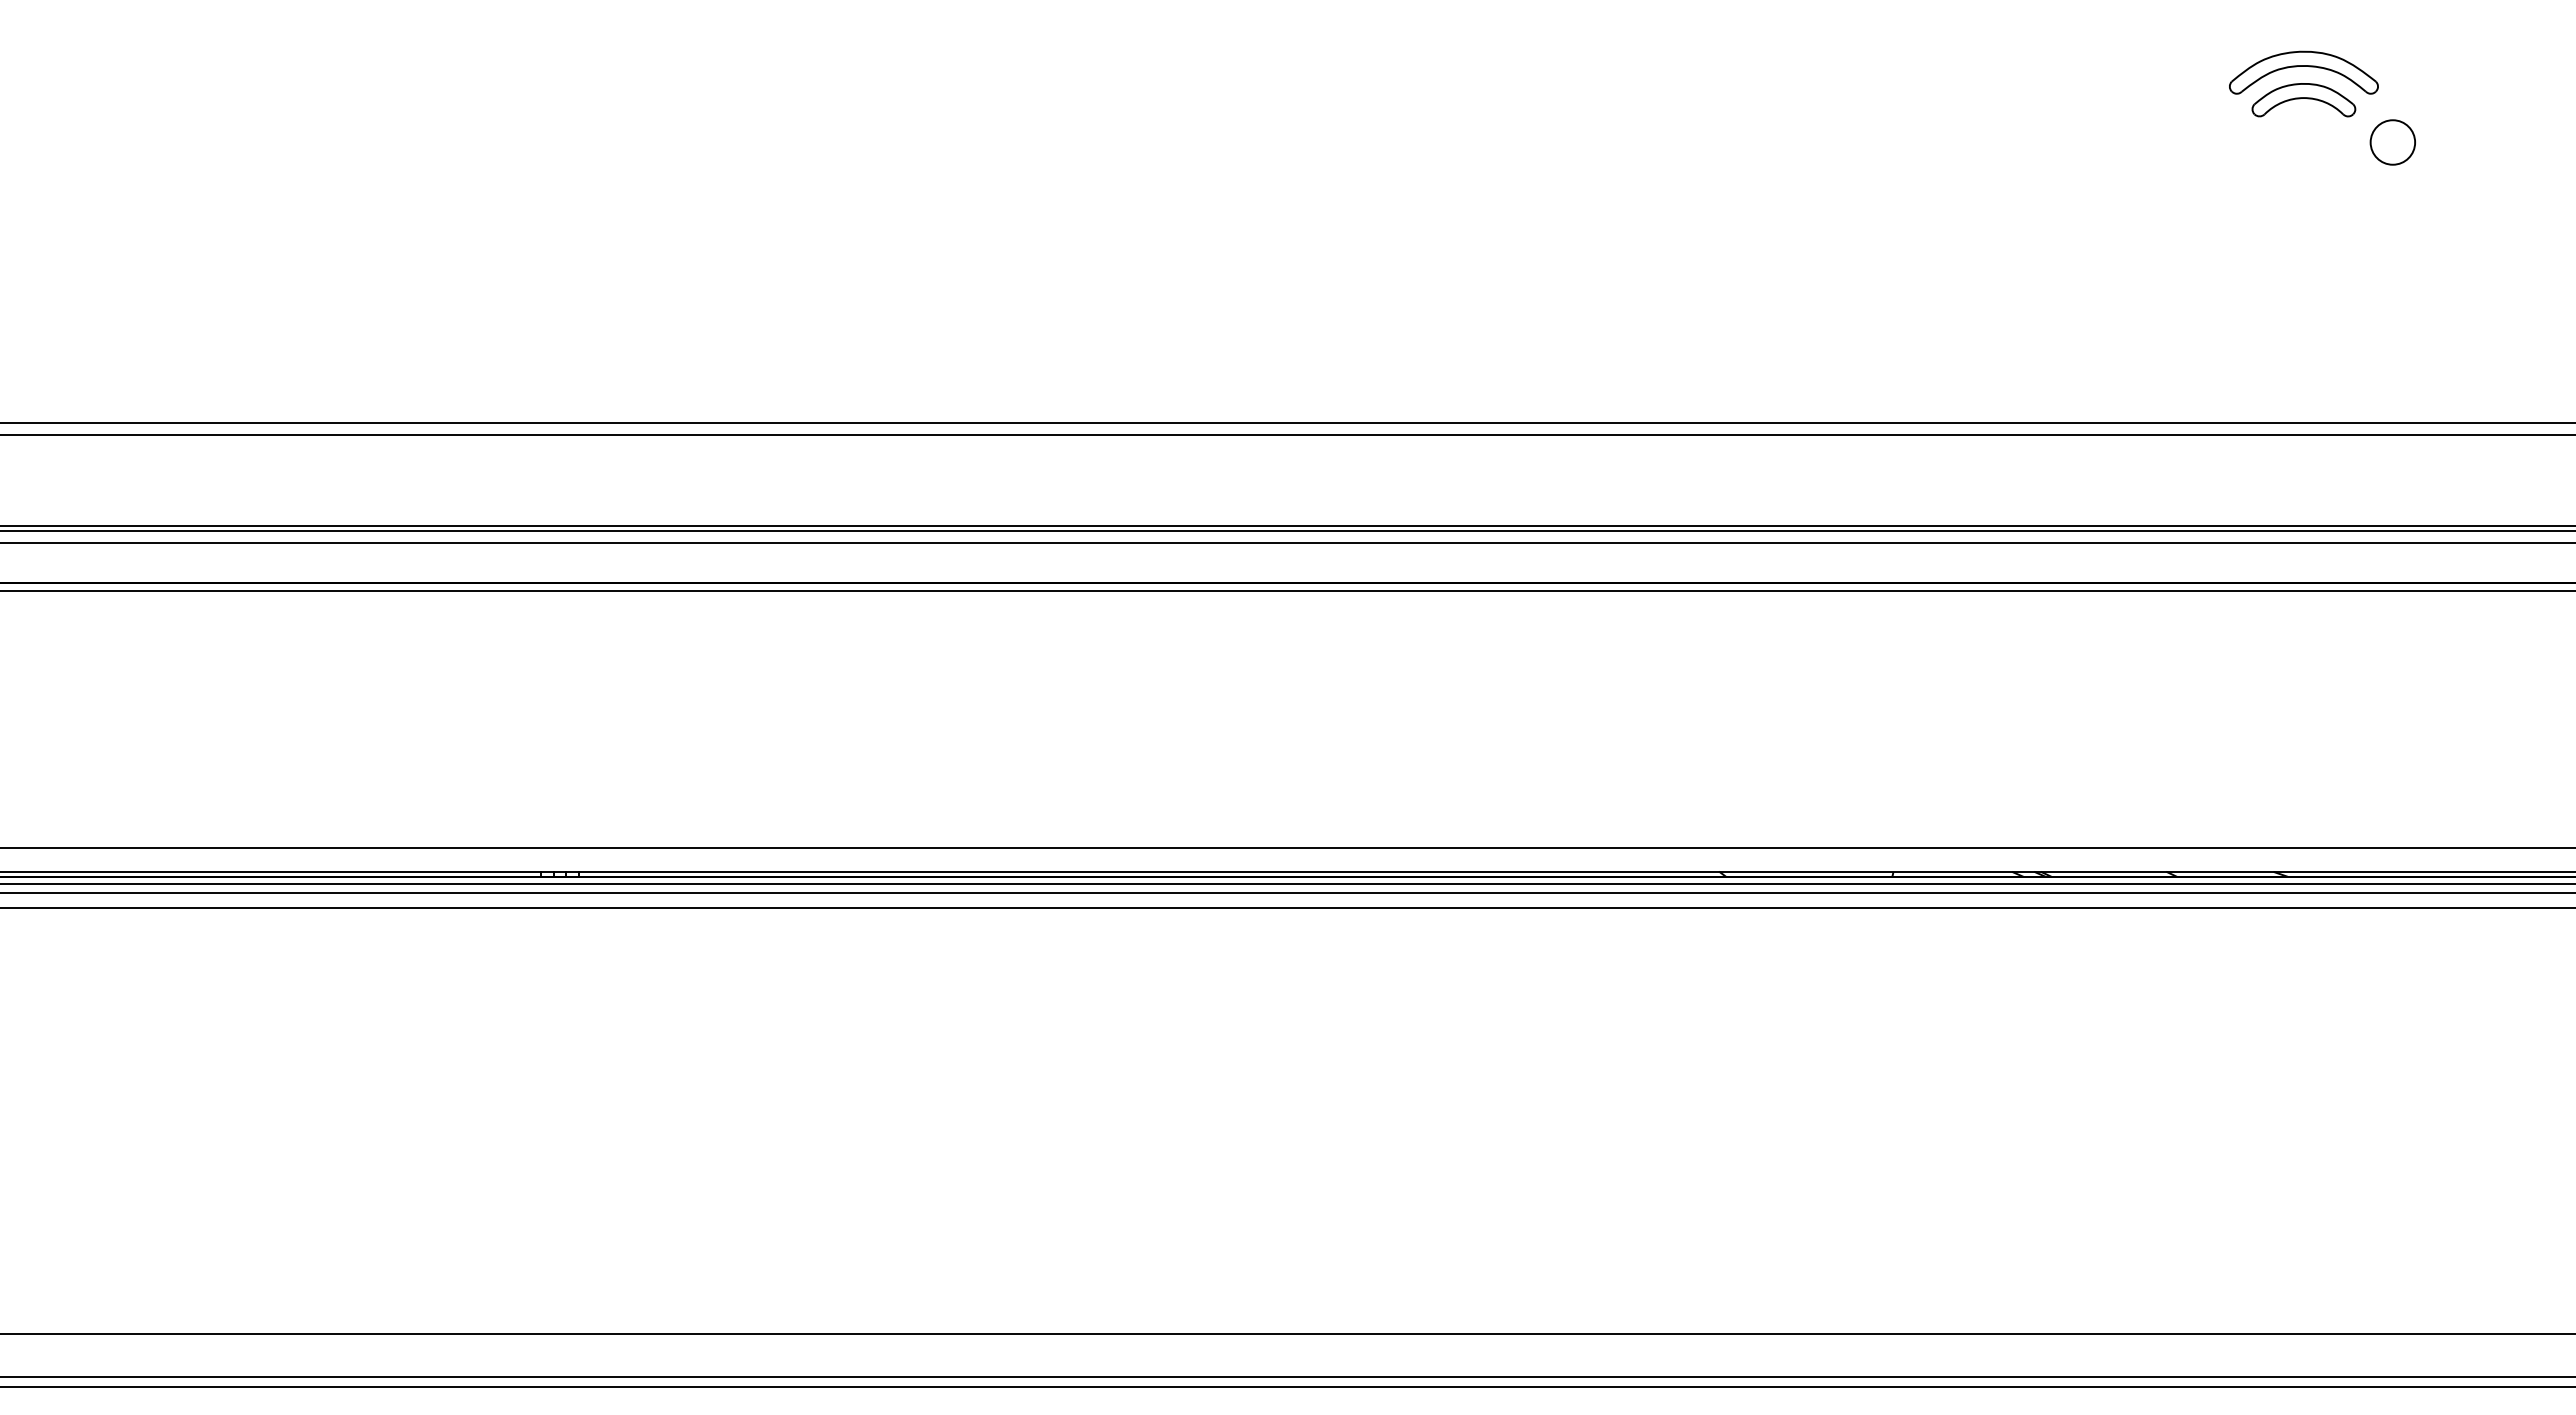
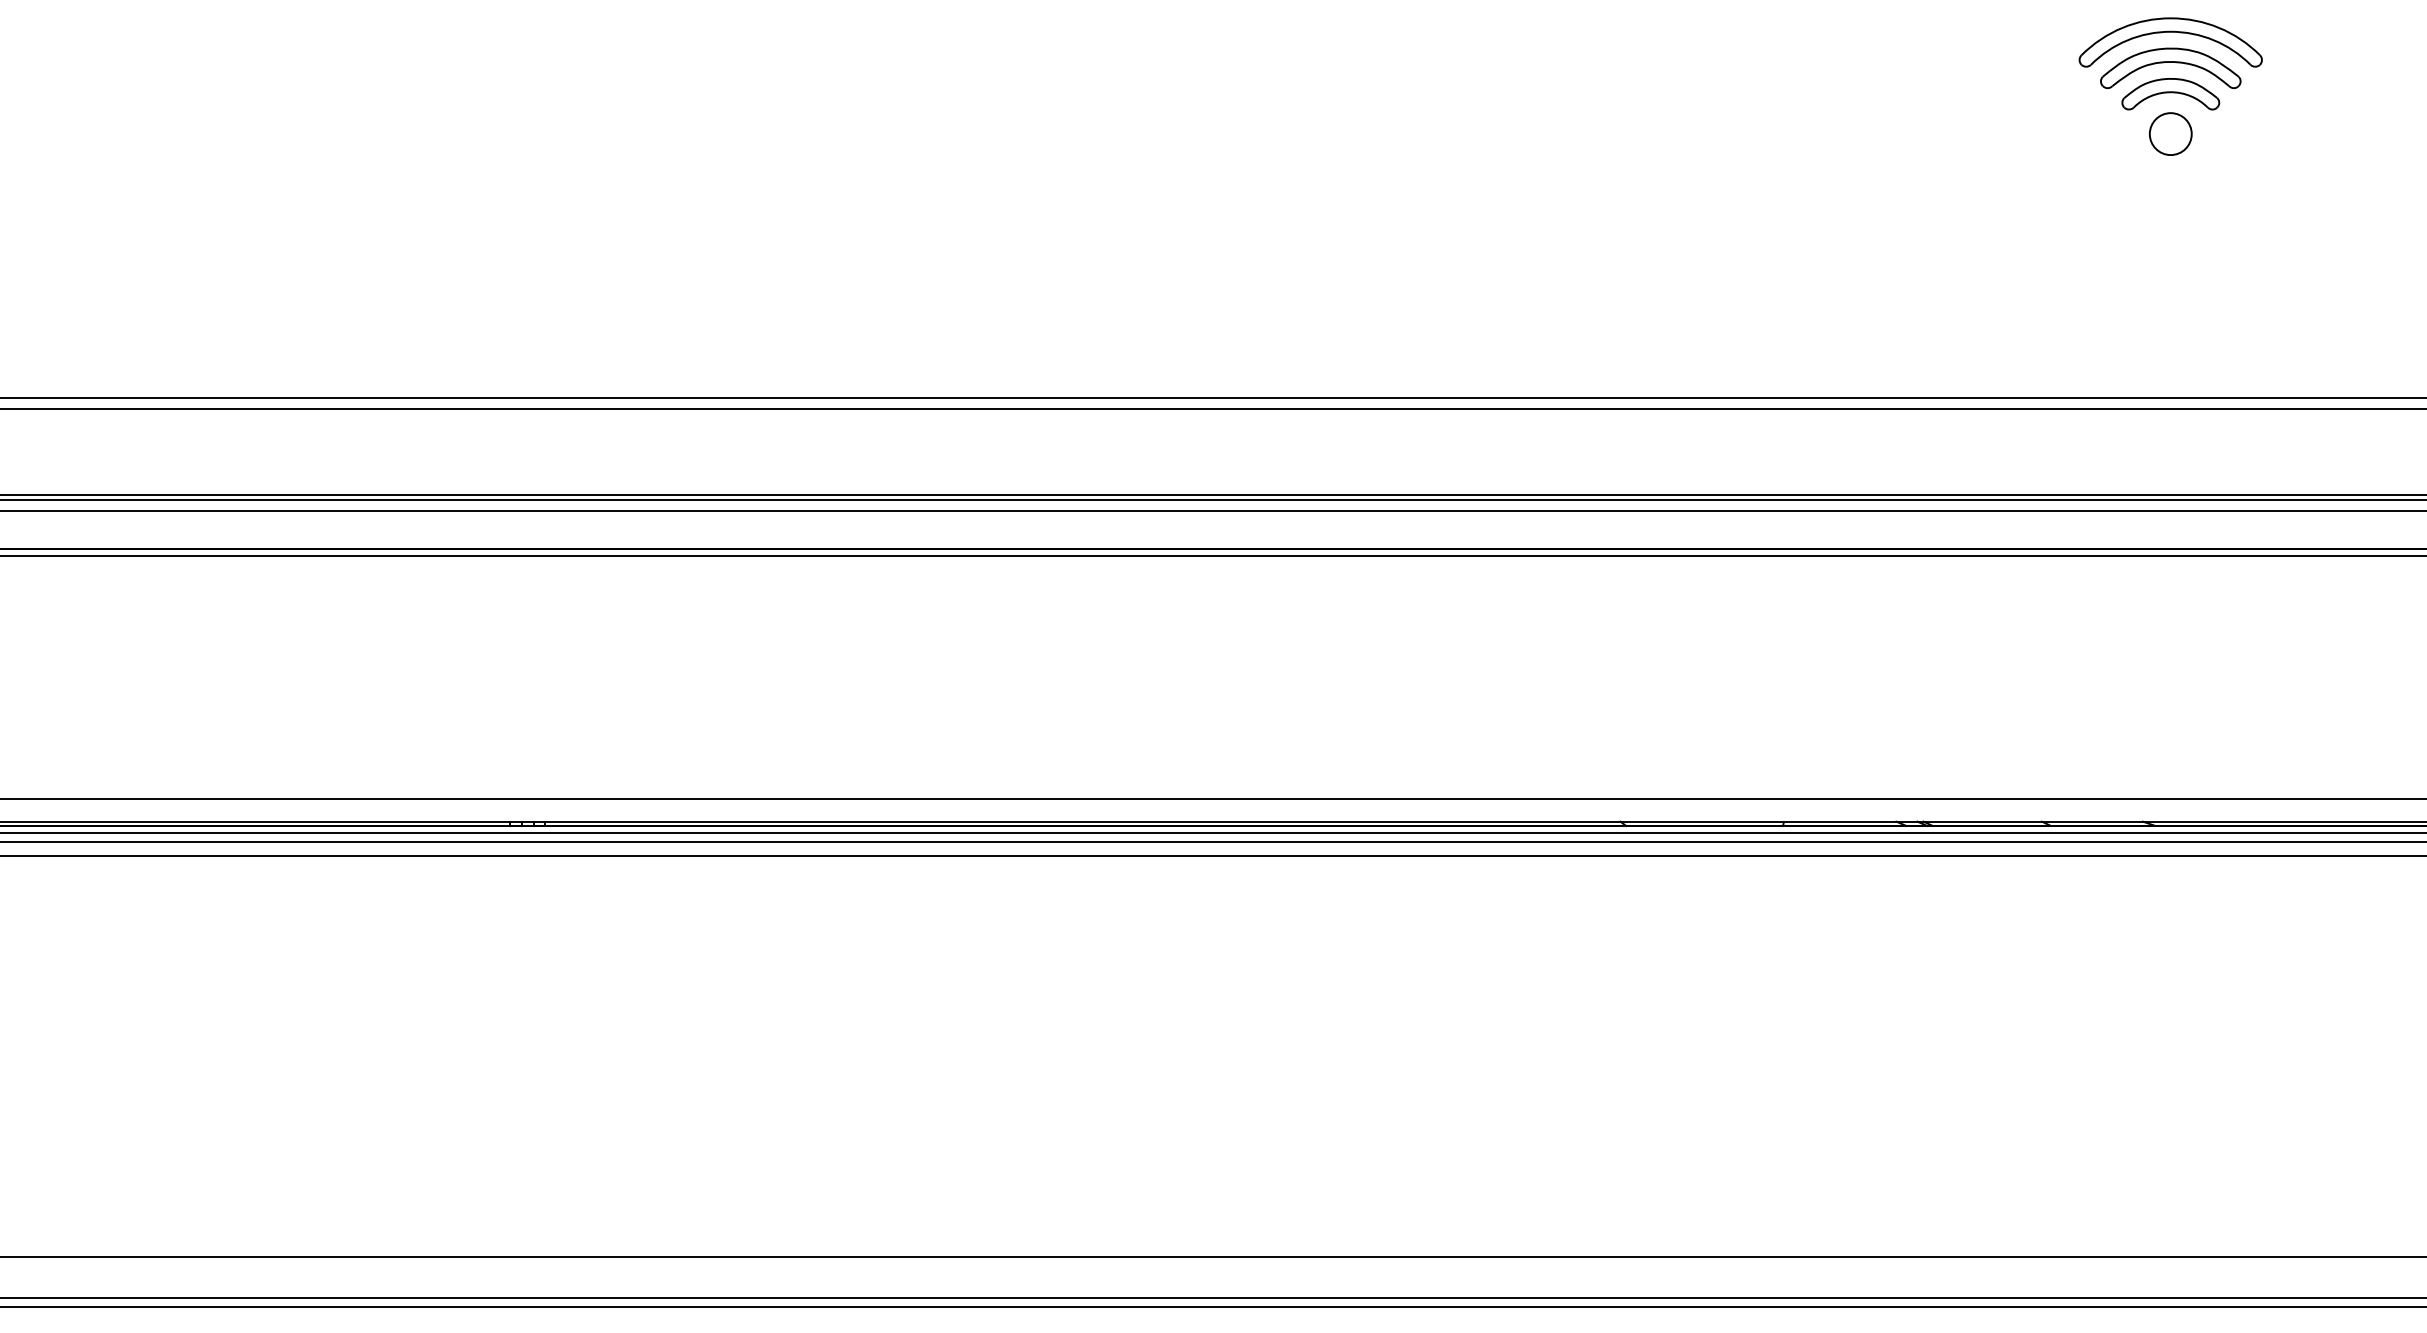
part: (2303, 34) -> (2170, 32), added
circle: (2392, 142) -> (2170, 134), moved

